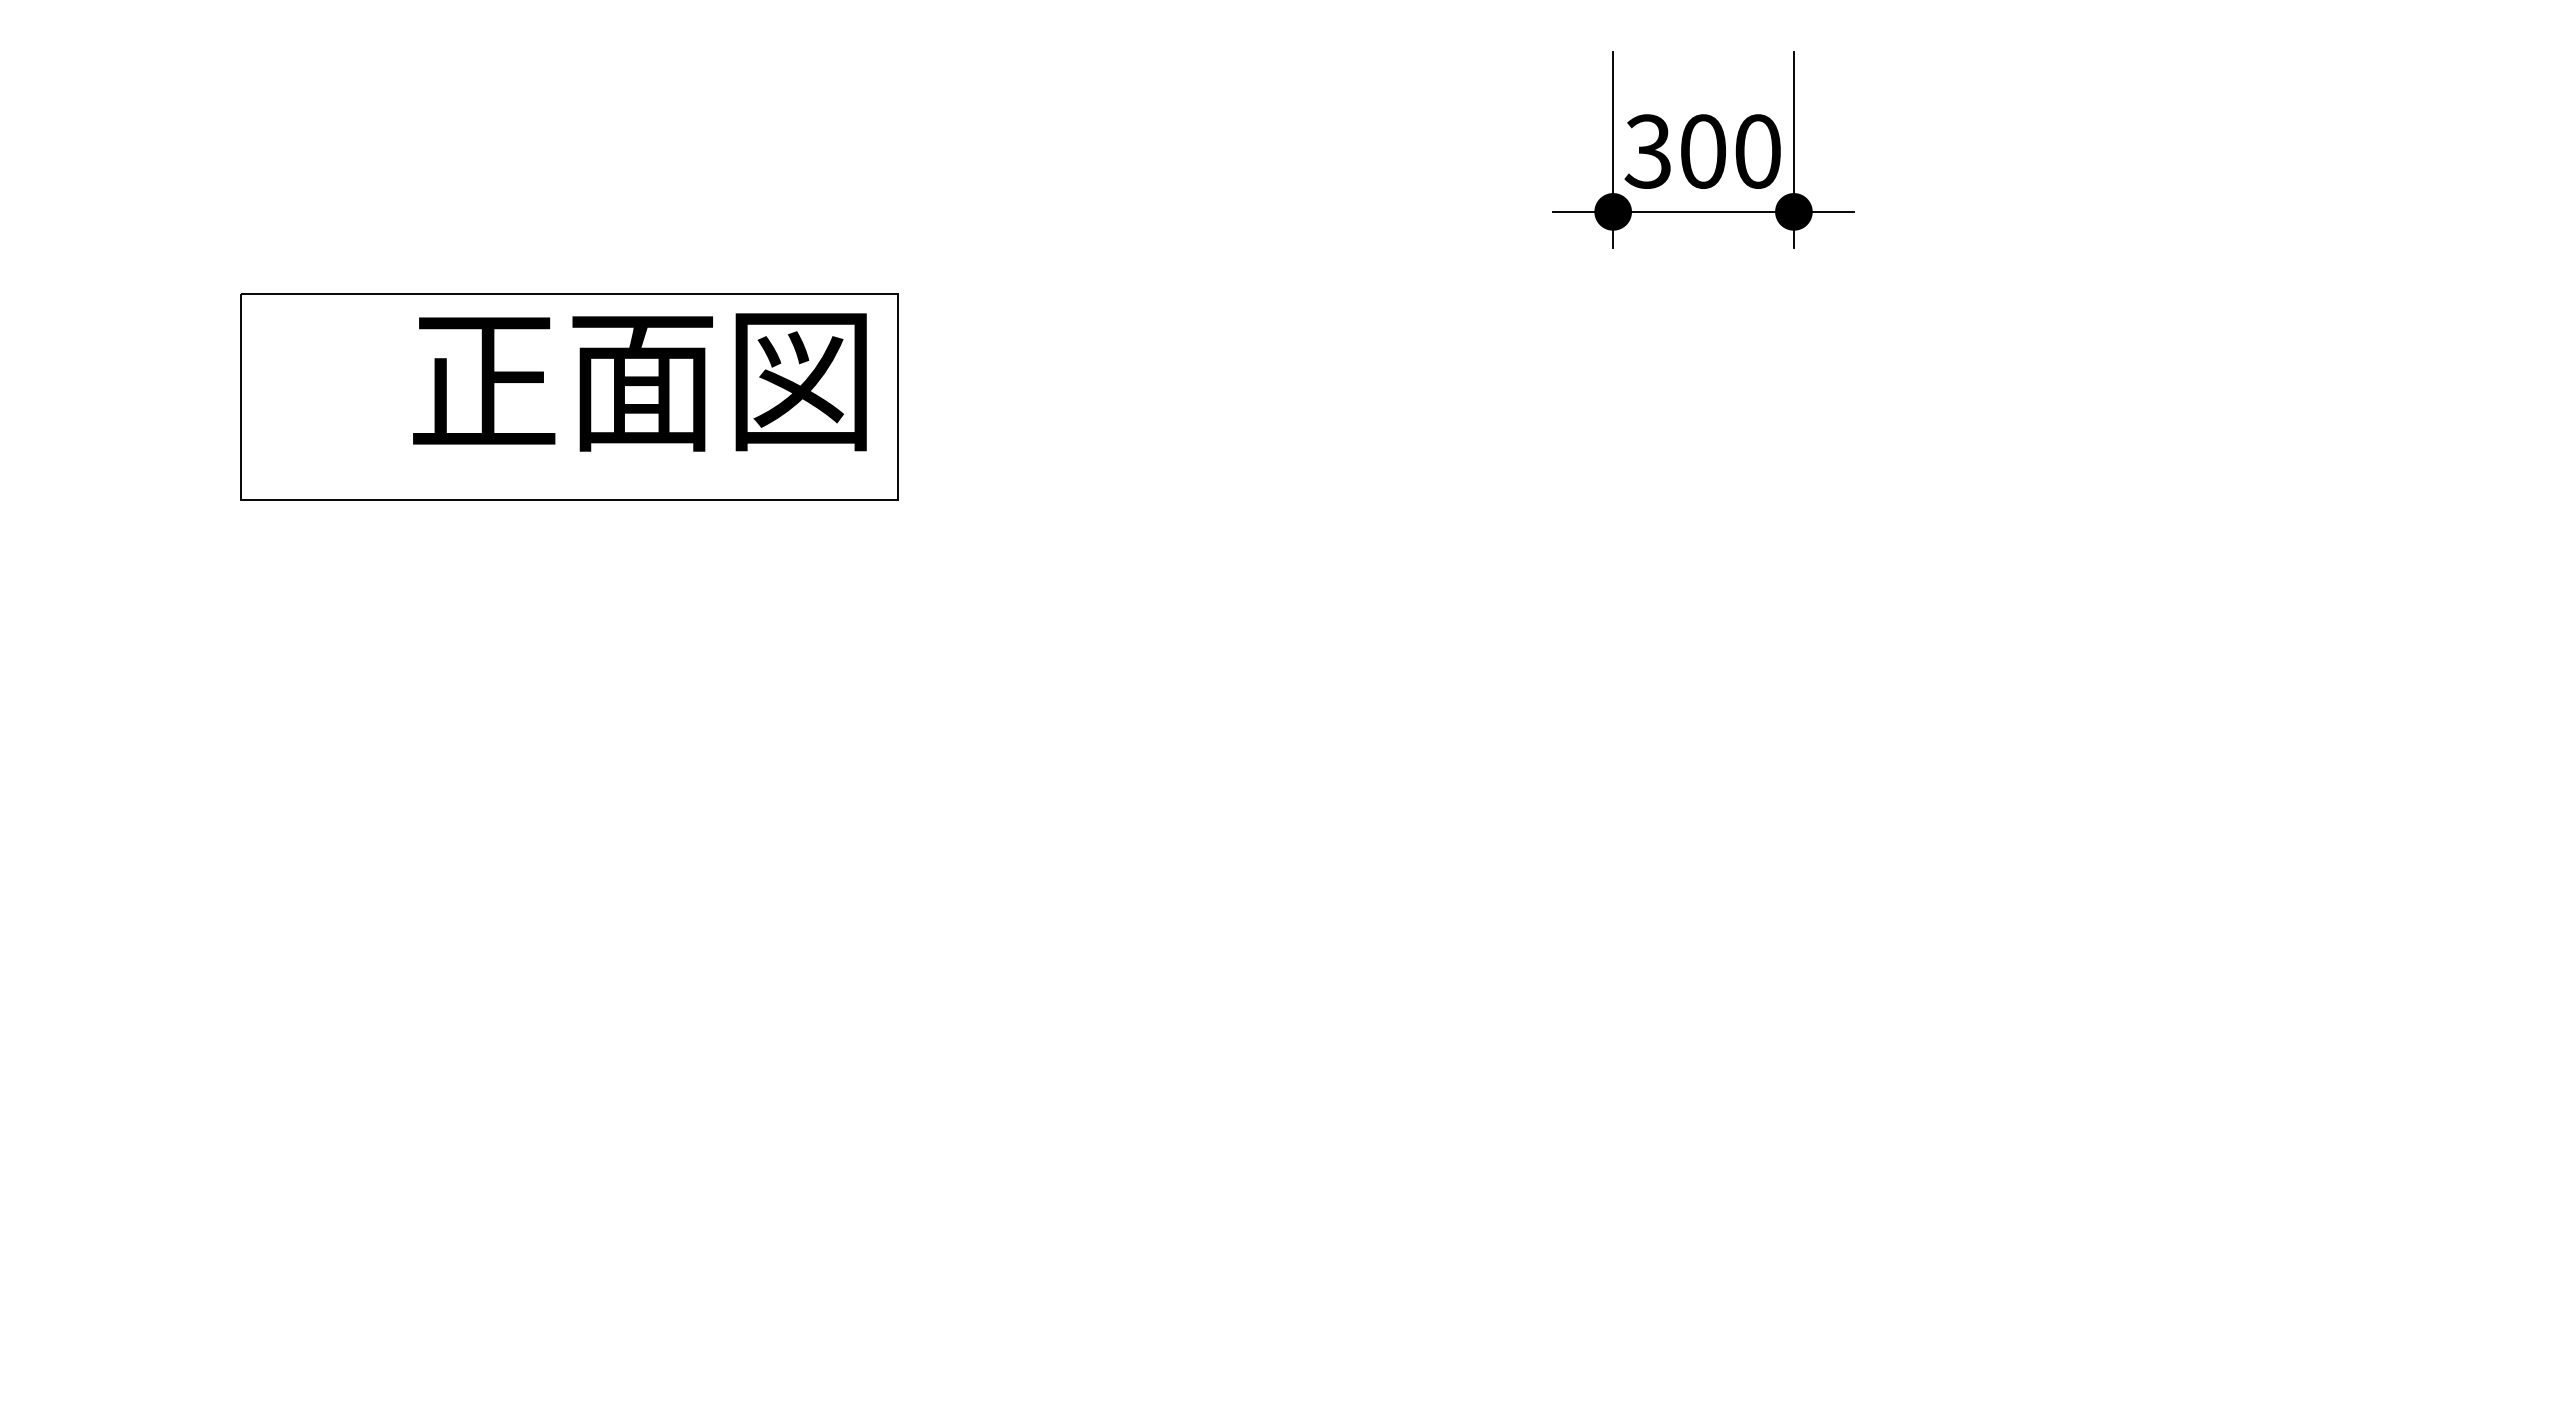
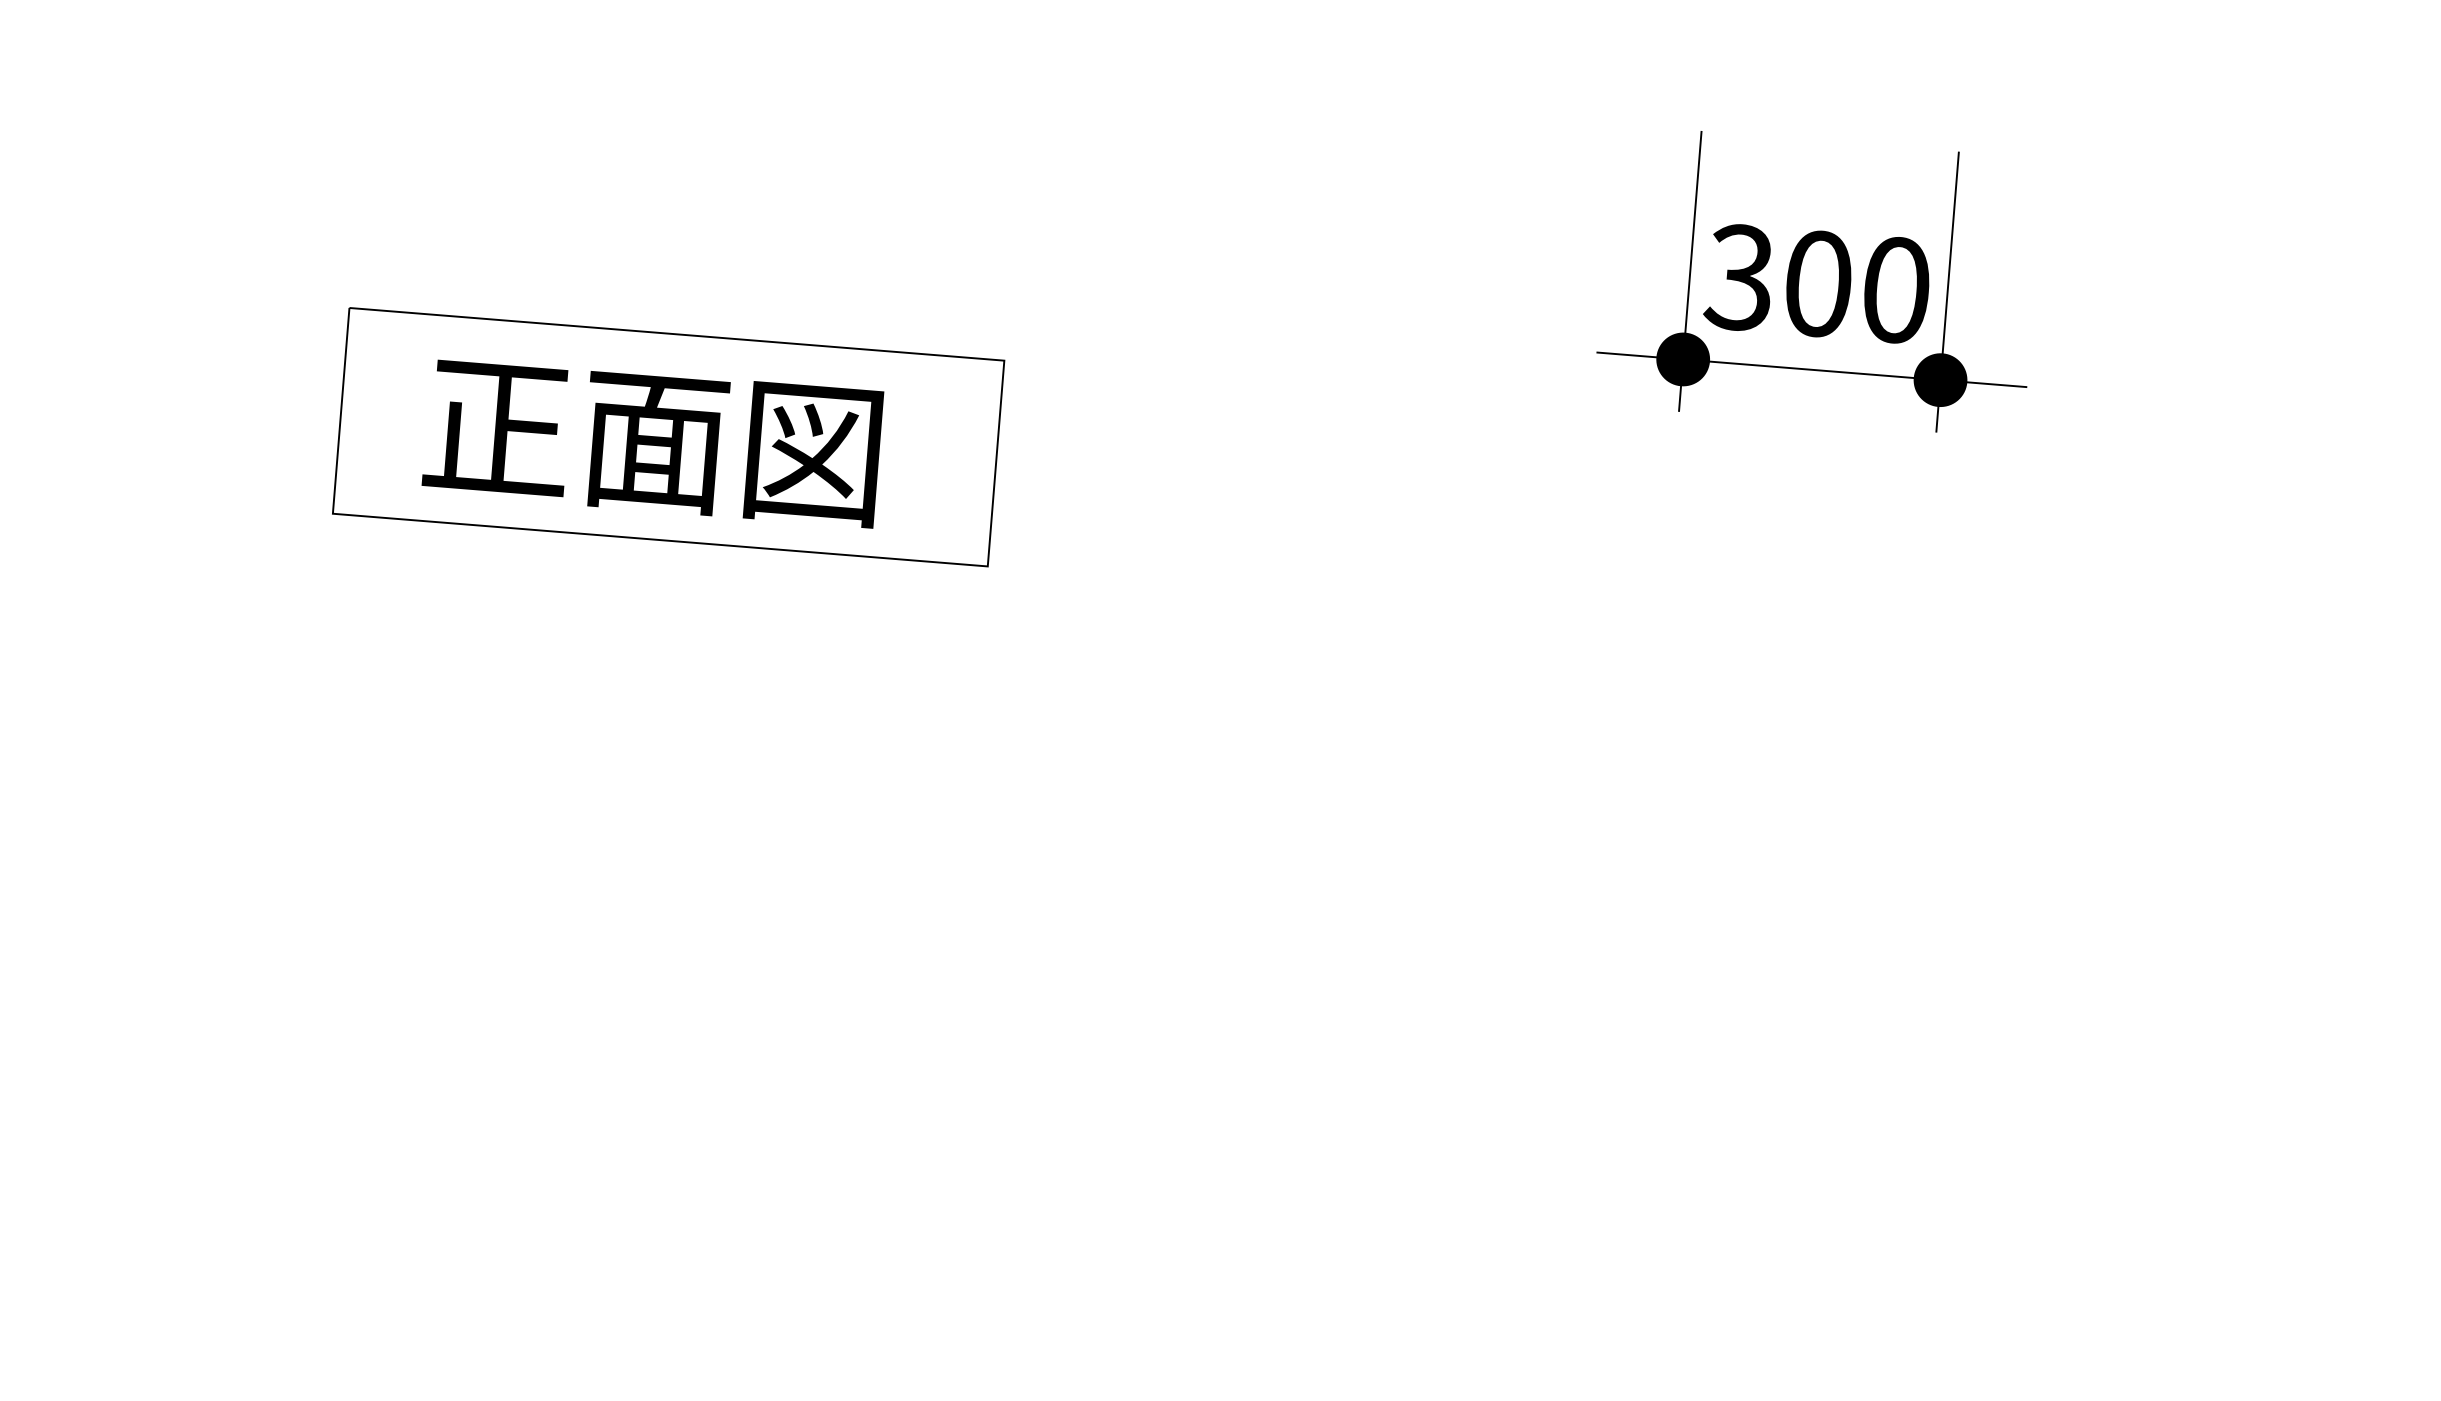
part: (1703, 149) -> (1818, 281), size x1.43
text: (639, 382) -> (652, 442), moved

